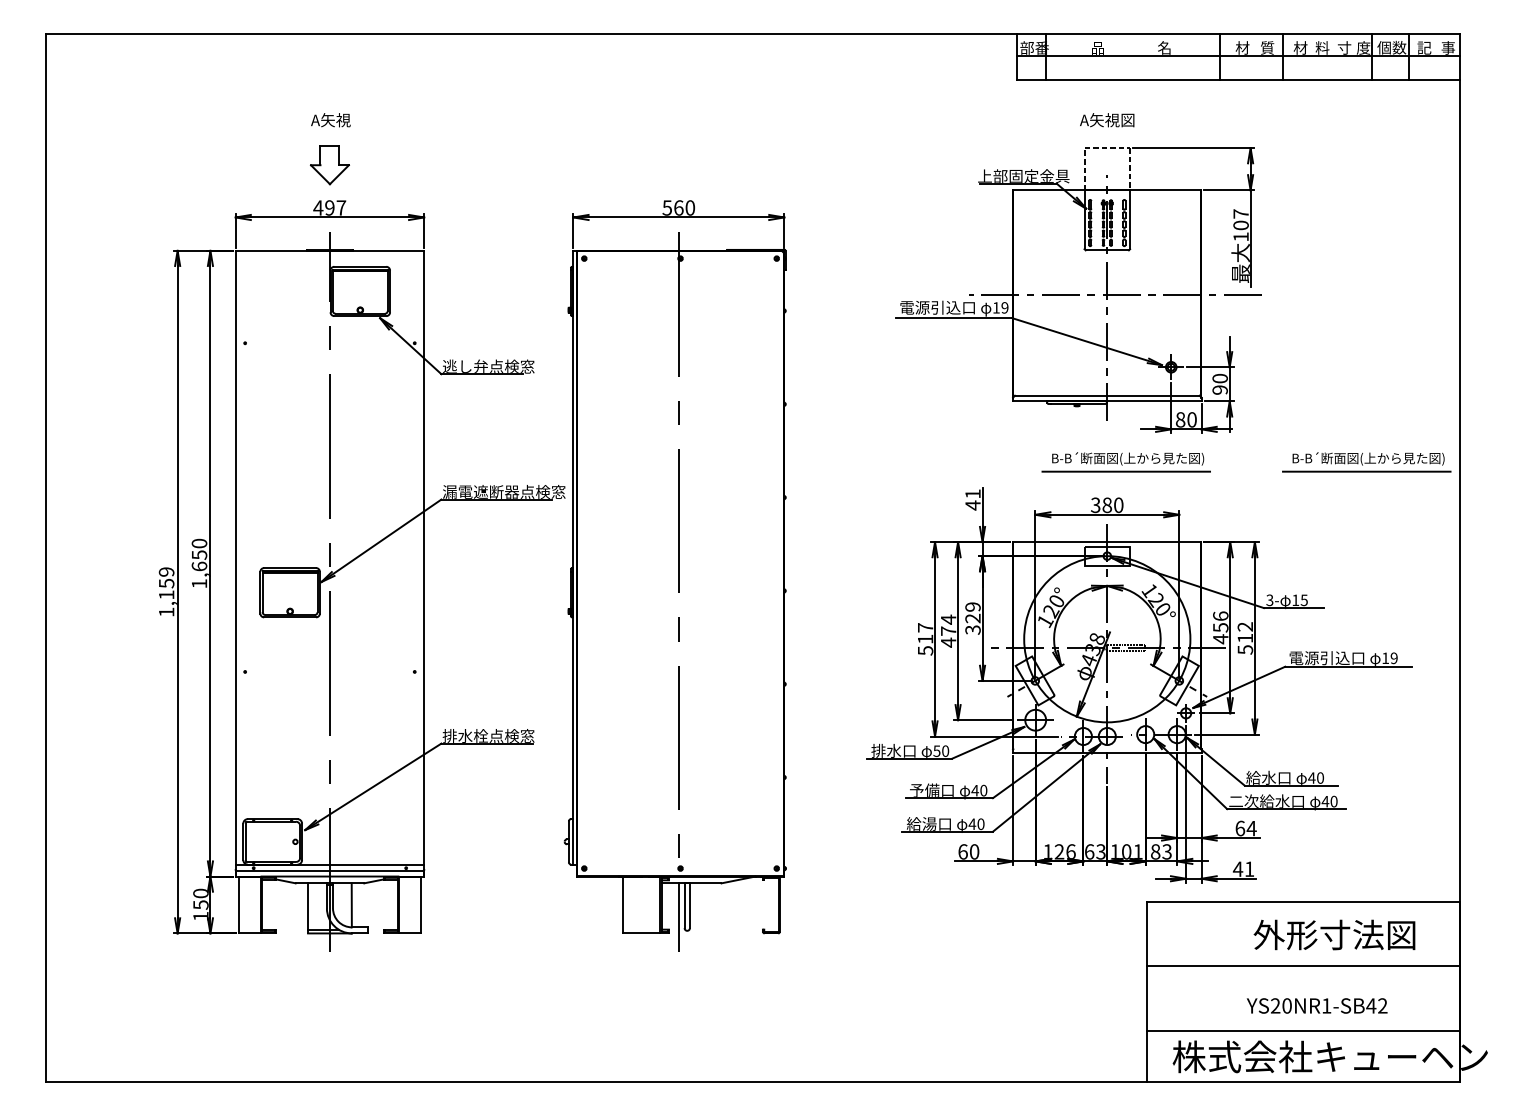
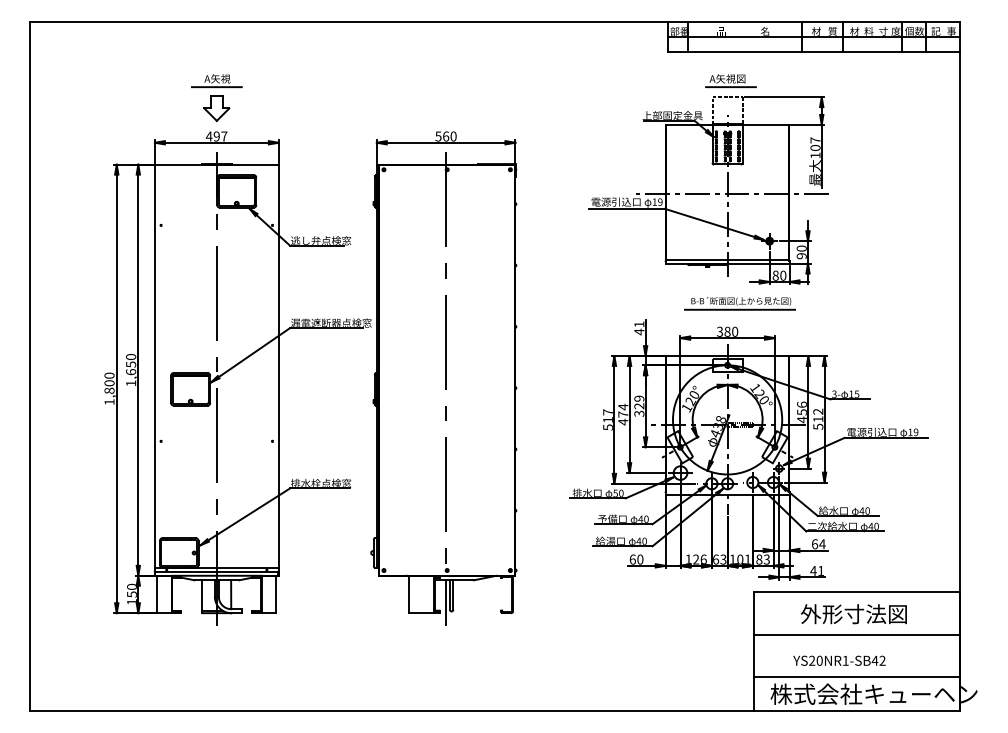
line: (329, 133) -> (216, 87), added
line: (1111, 133) -> (730, 87), added
part: (1365, 462) -> (897, 303), removed
text: (166, 582) -> (109, 382), 1,159 -> 1,800
text: (1333, 935) -> (853, 614), moved
text: (1317, 1005) -> (839, 660), moved

